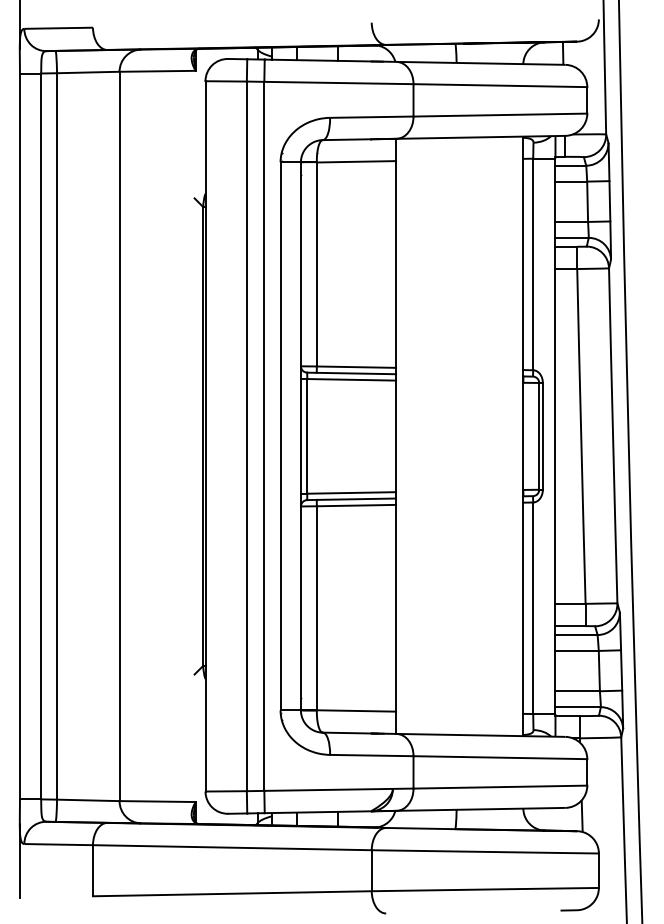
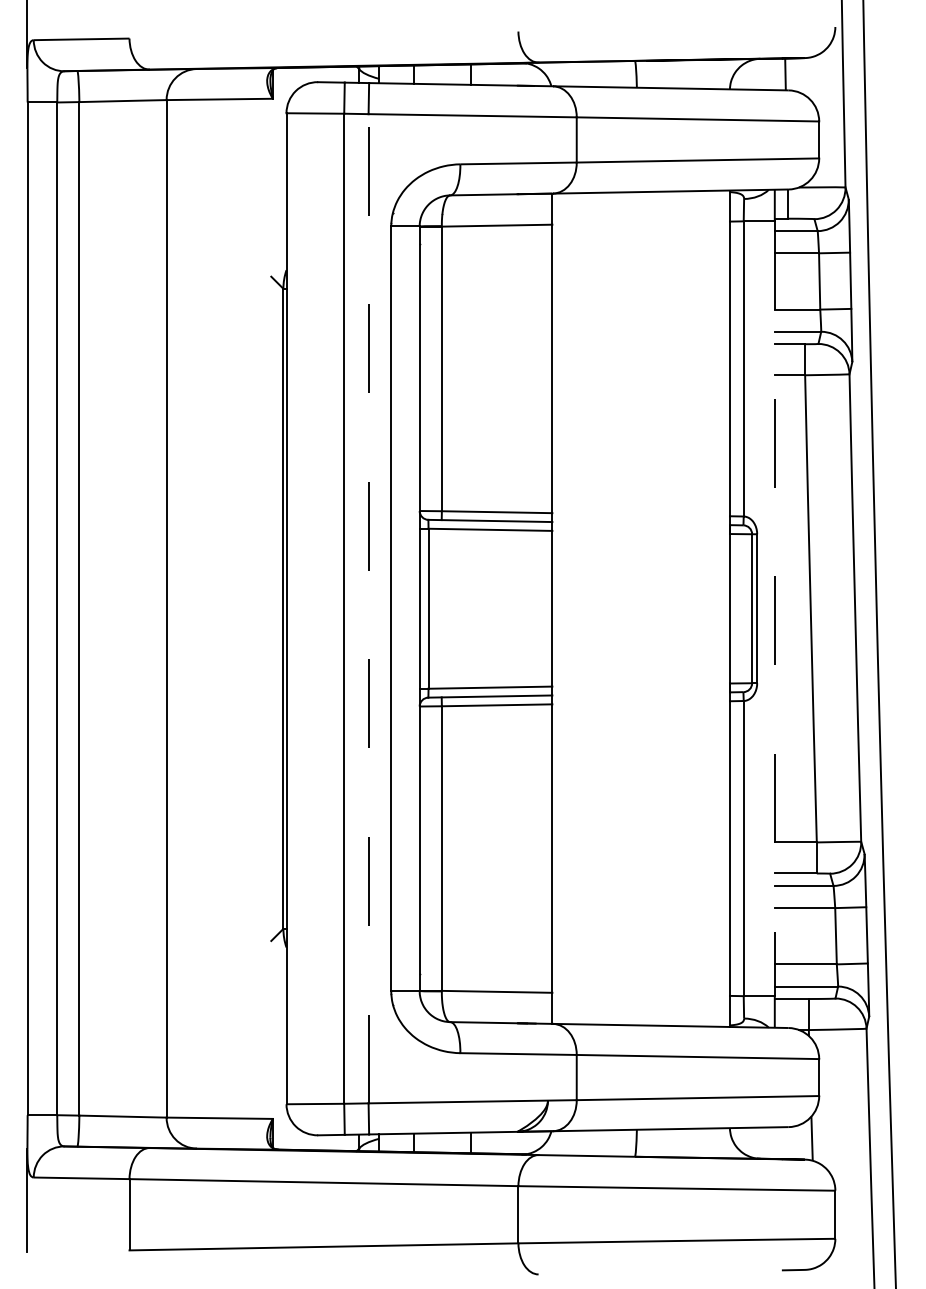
line: (264, 436) -> (368, 608), solid -> dashed
line: (555, 436) -> (774, 608), solid -> dashed

